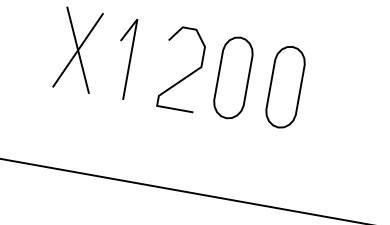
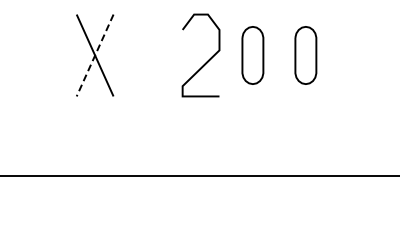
line: (78, 50) -> (95, 55), solid -> dashed
line: (129, 59) -> (147, 55), removed
part: (233, 77) -> (252, 55), size x0.7
part: (285, 87) -> (305, 55), size x0.7

